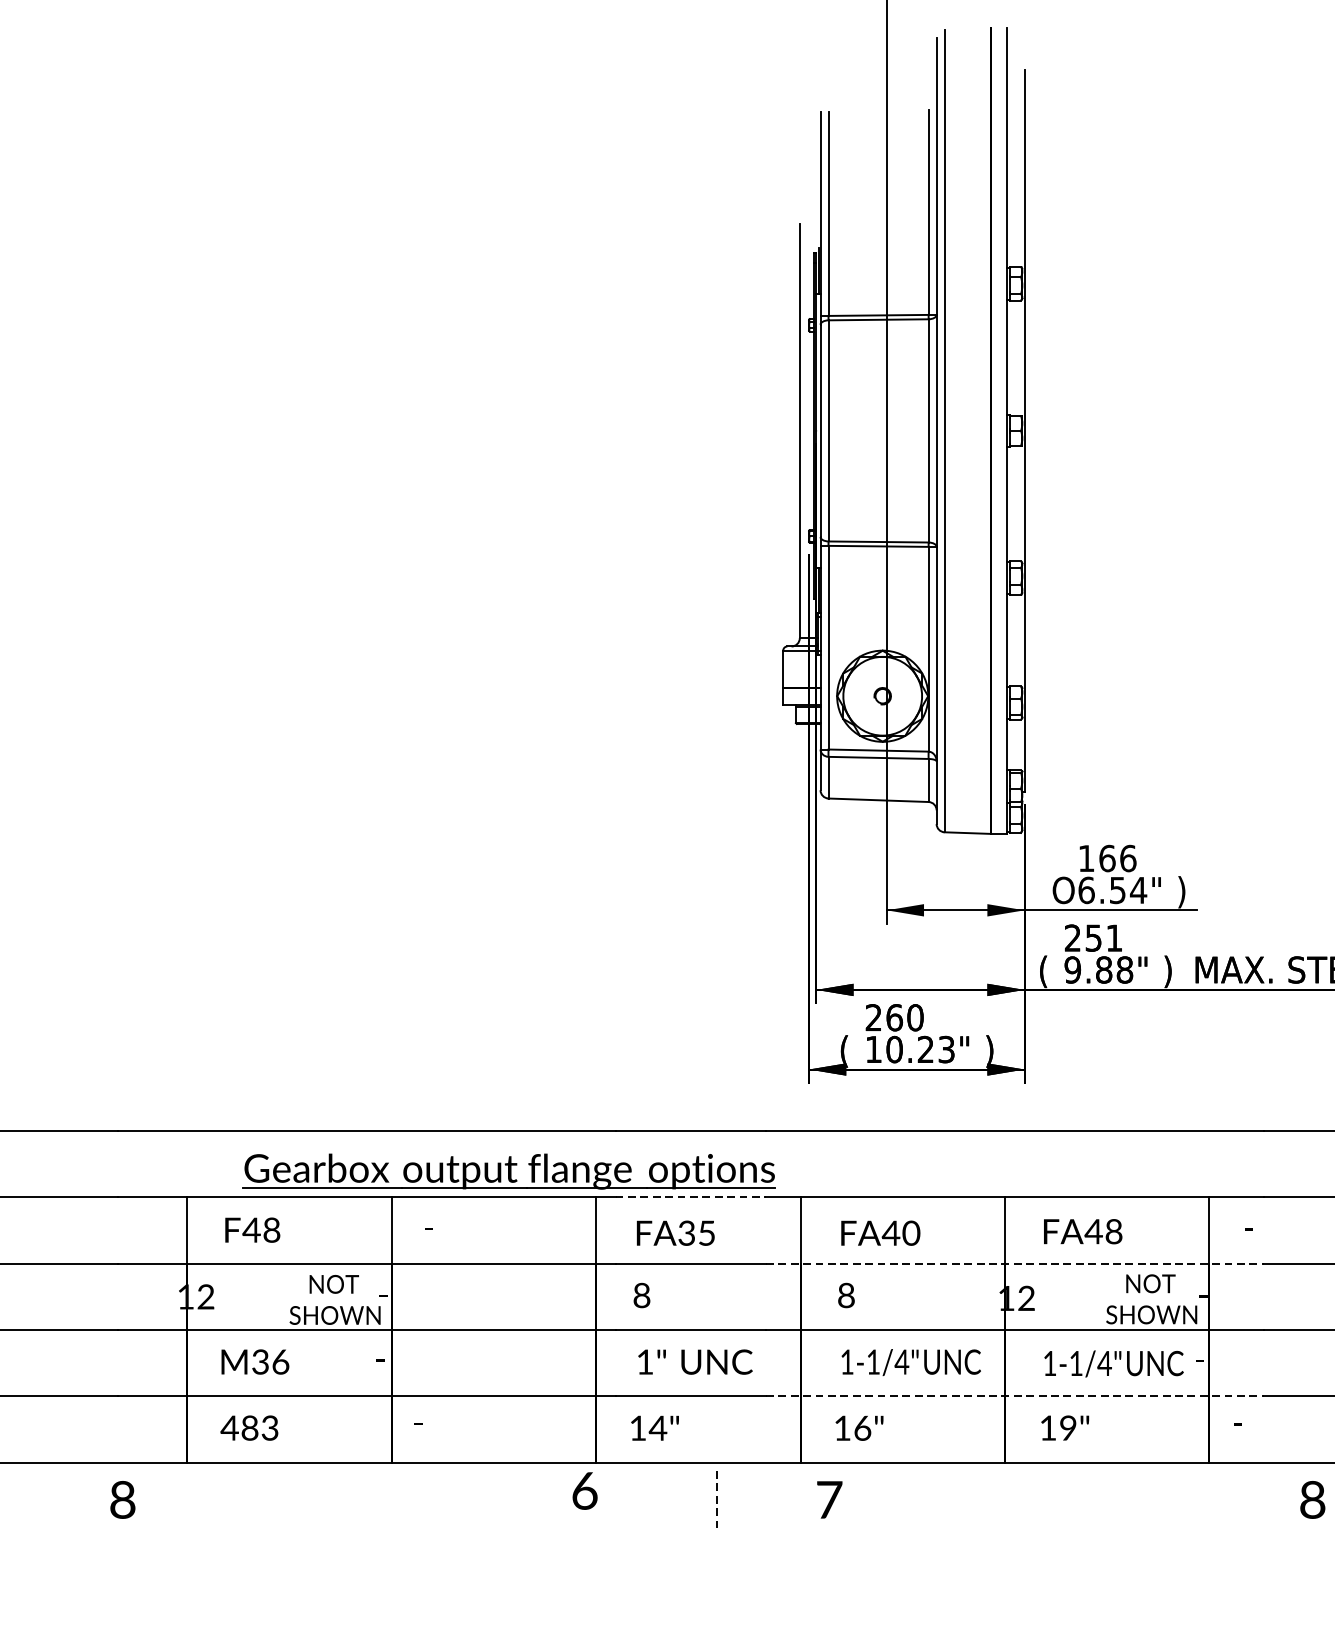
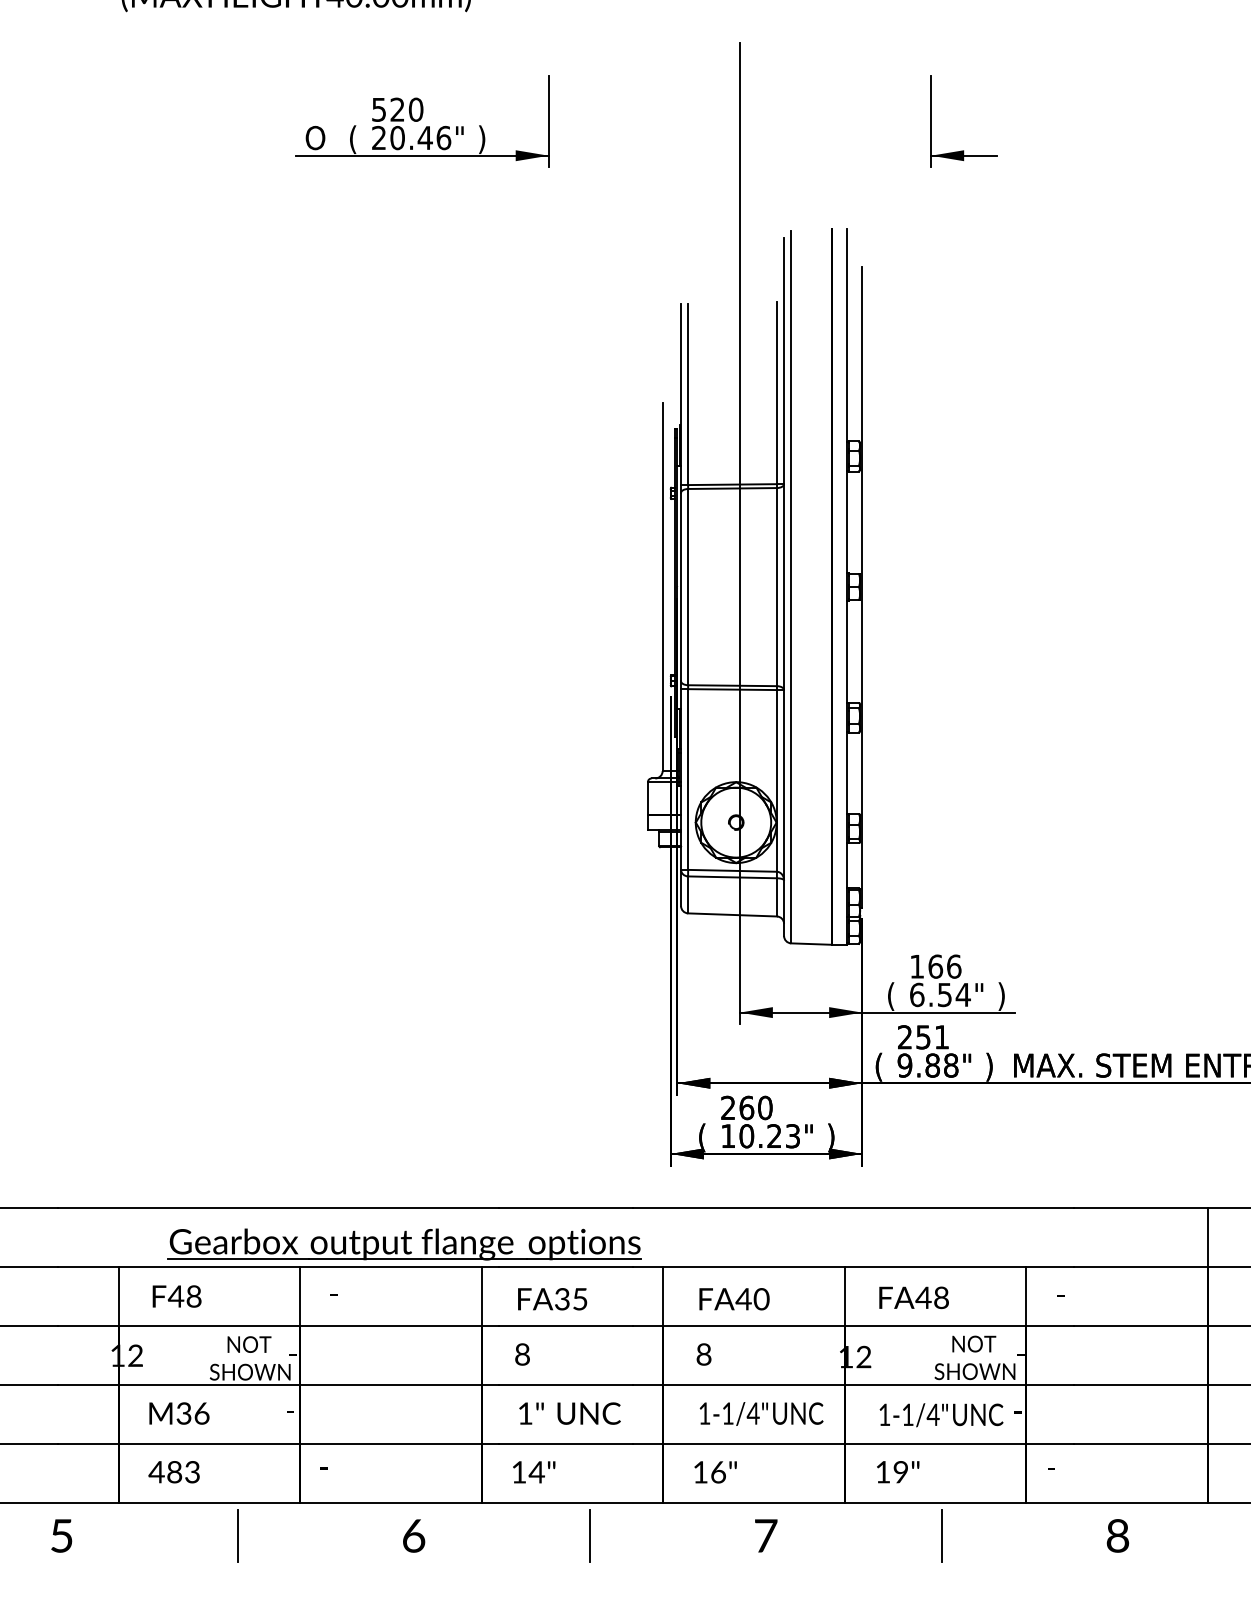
text: (1063, 892) -> (896, 996), O -> (
line: (690, 1197) -> (565, 1267), dashed -> solid
line: (1014, 1263) -> (853, 1326), dashed -> solid
line: (1014, 1395) -> (853, 1443), dashed -> solid
text: (585, 1490) -> (414, 1535), moved
text: (122, 1499) -> (61, 1535), 8 -> 5
line: (320, 1499) -> (237, 1535), added
line: (717, 1499) -> (589, 1535), dashed -> solid
text: (830, 1499) -> (766, 1535), moved
line: (1113, 1499) -> (941, 1535), added

